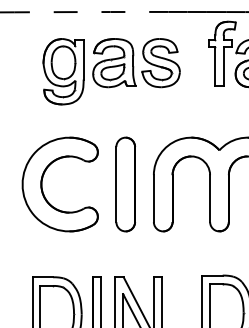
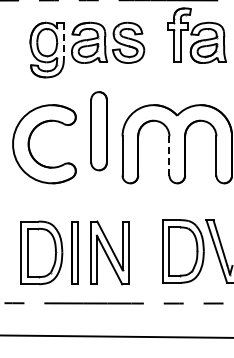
line: (83, 60) -> (63, 40), solid -> dashed
part: (125, 184) -> (98, 131), moved
line: (210, 198) -> (169, 155), solid -> dashed

